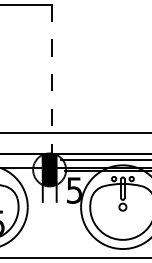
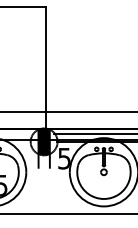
line: (52, 80) -> (46, 68), dashed -> solid

